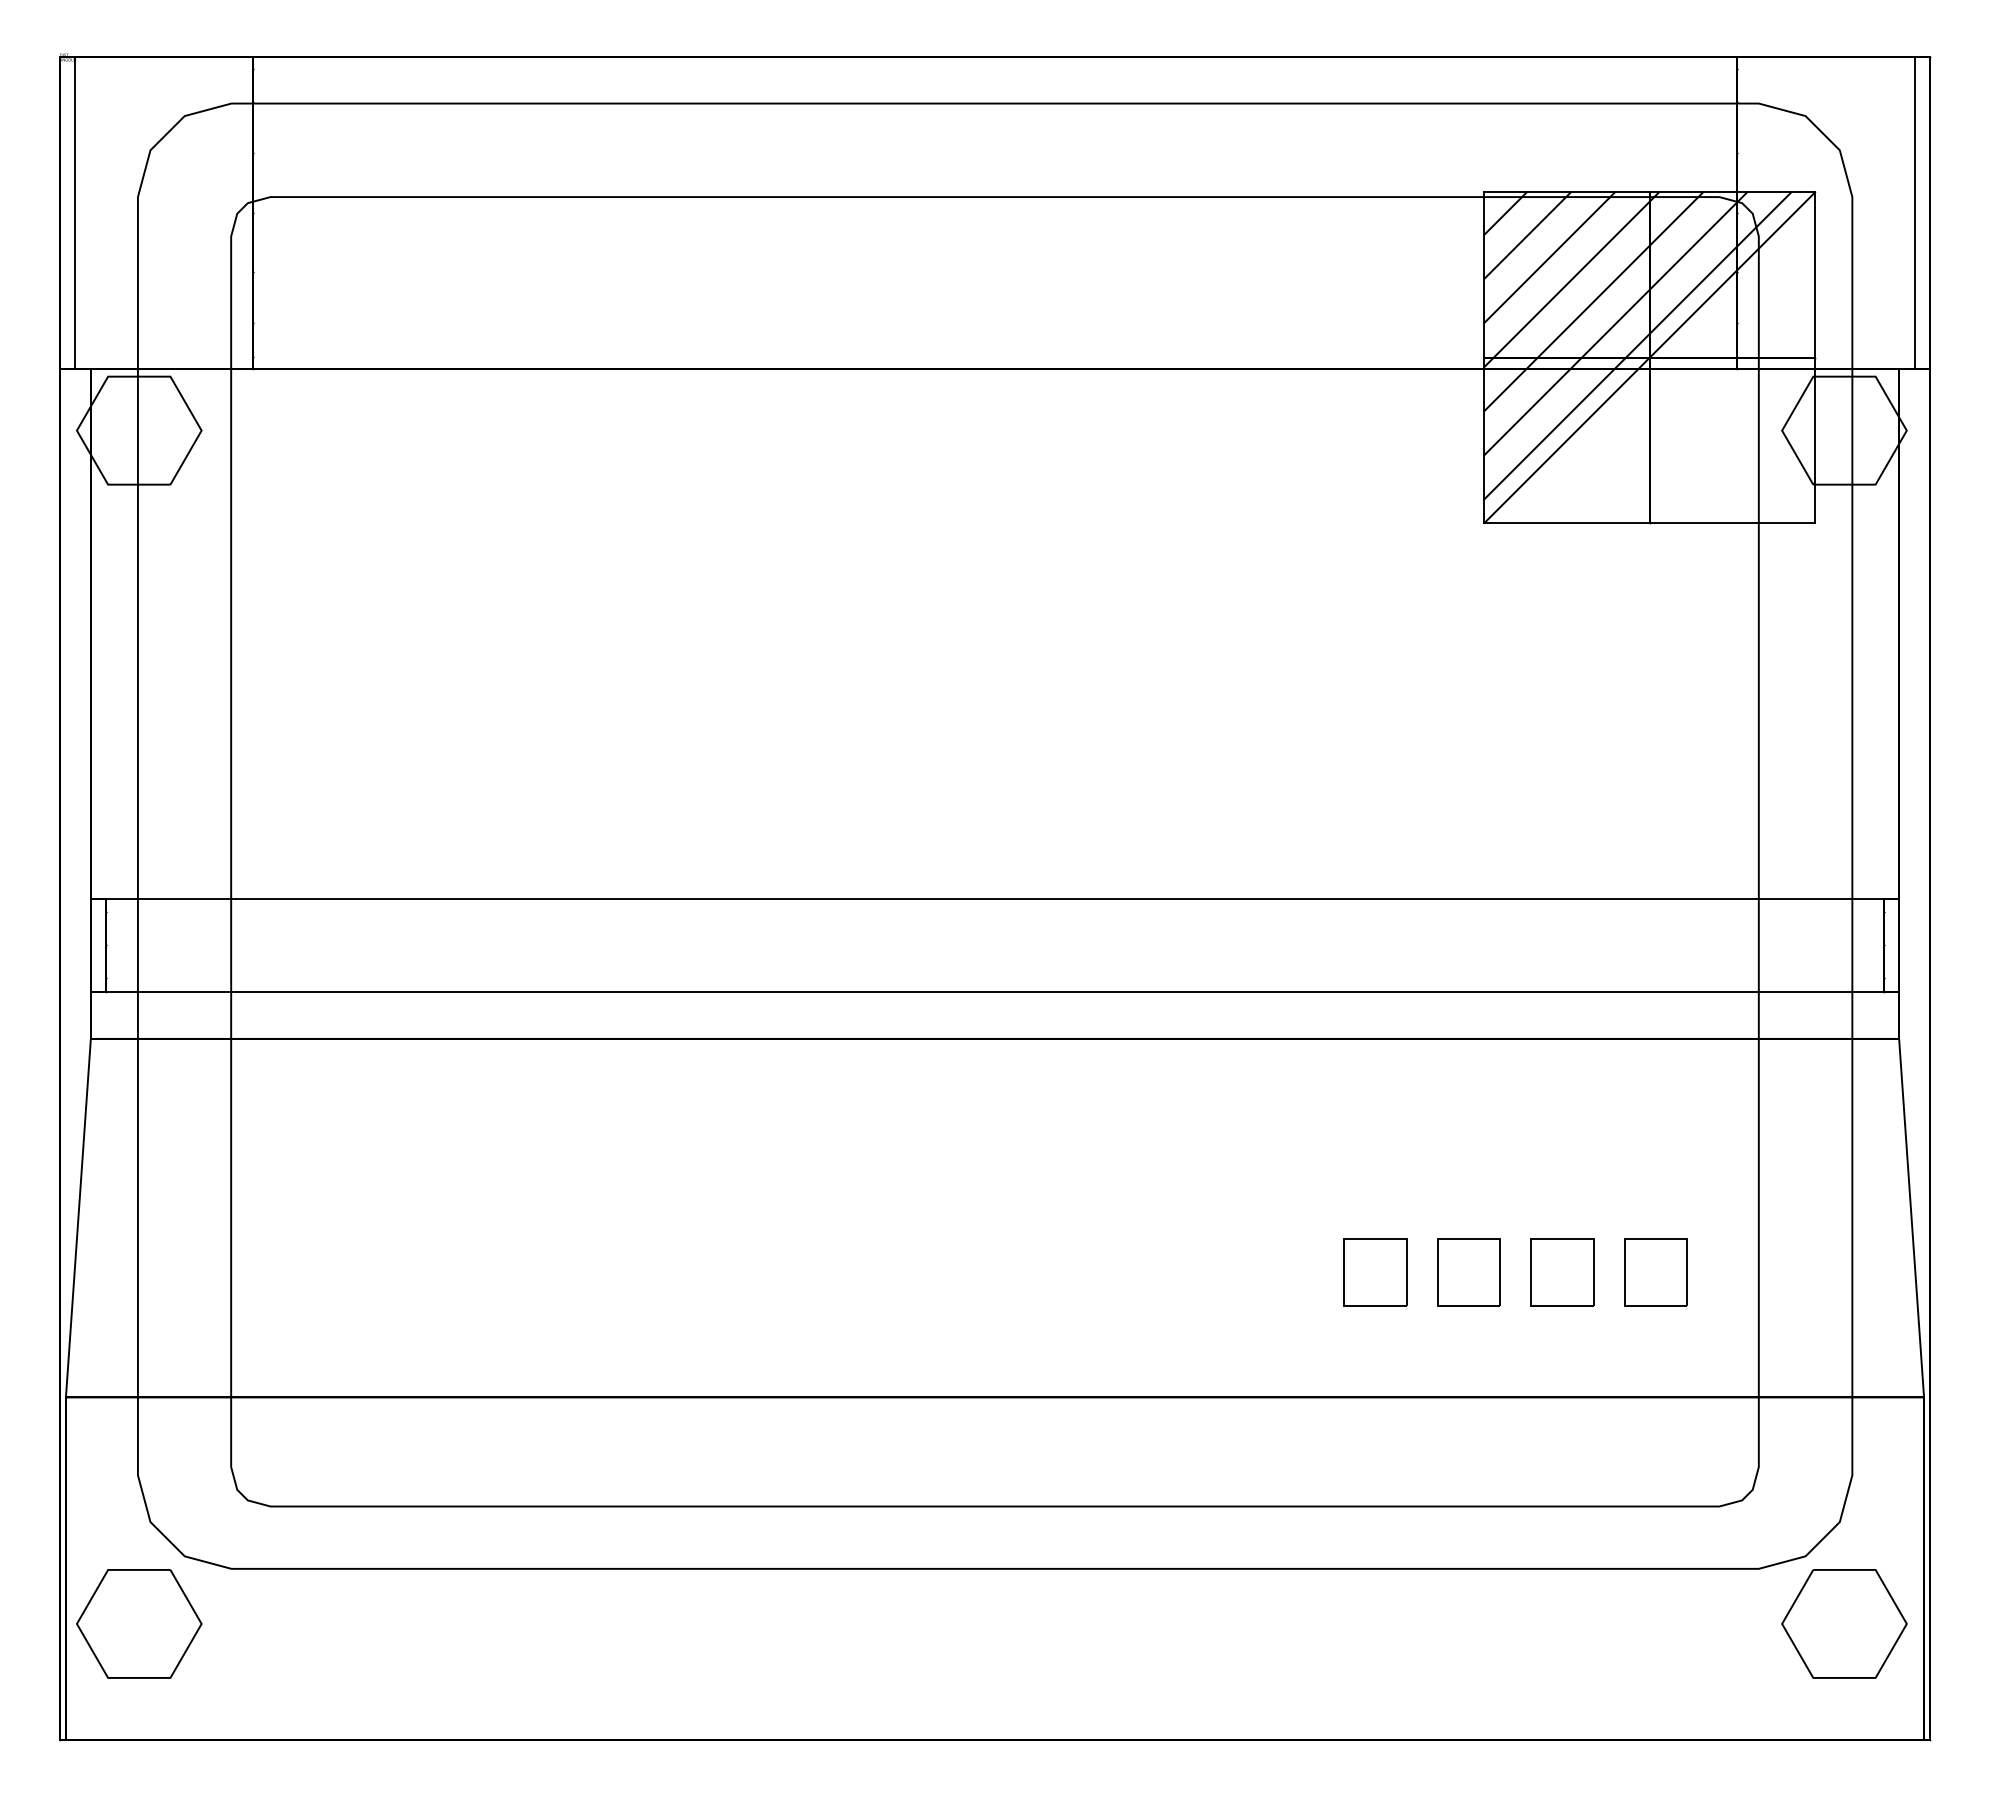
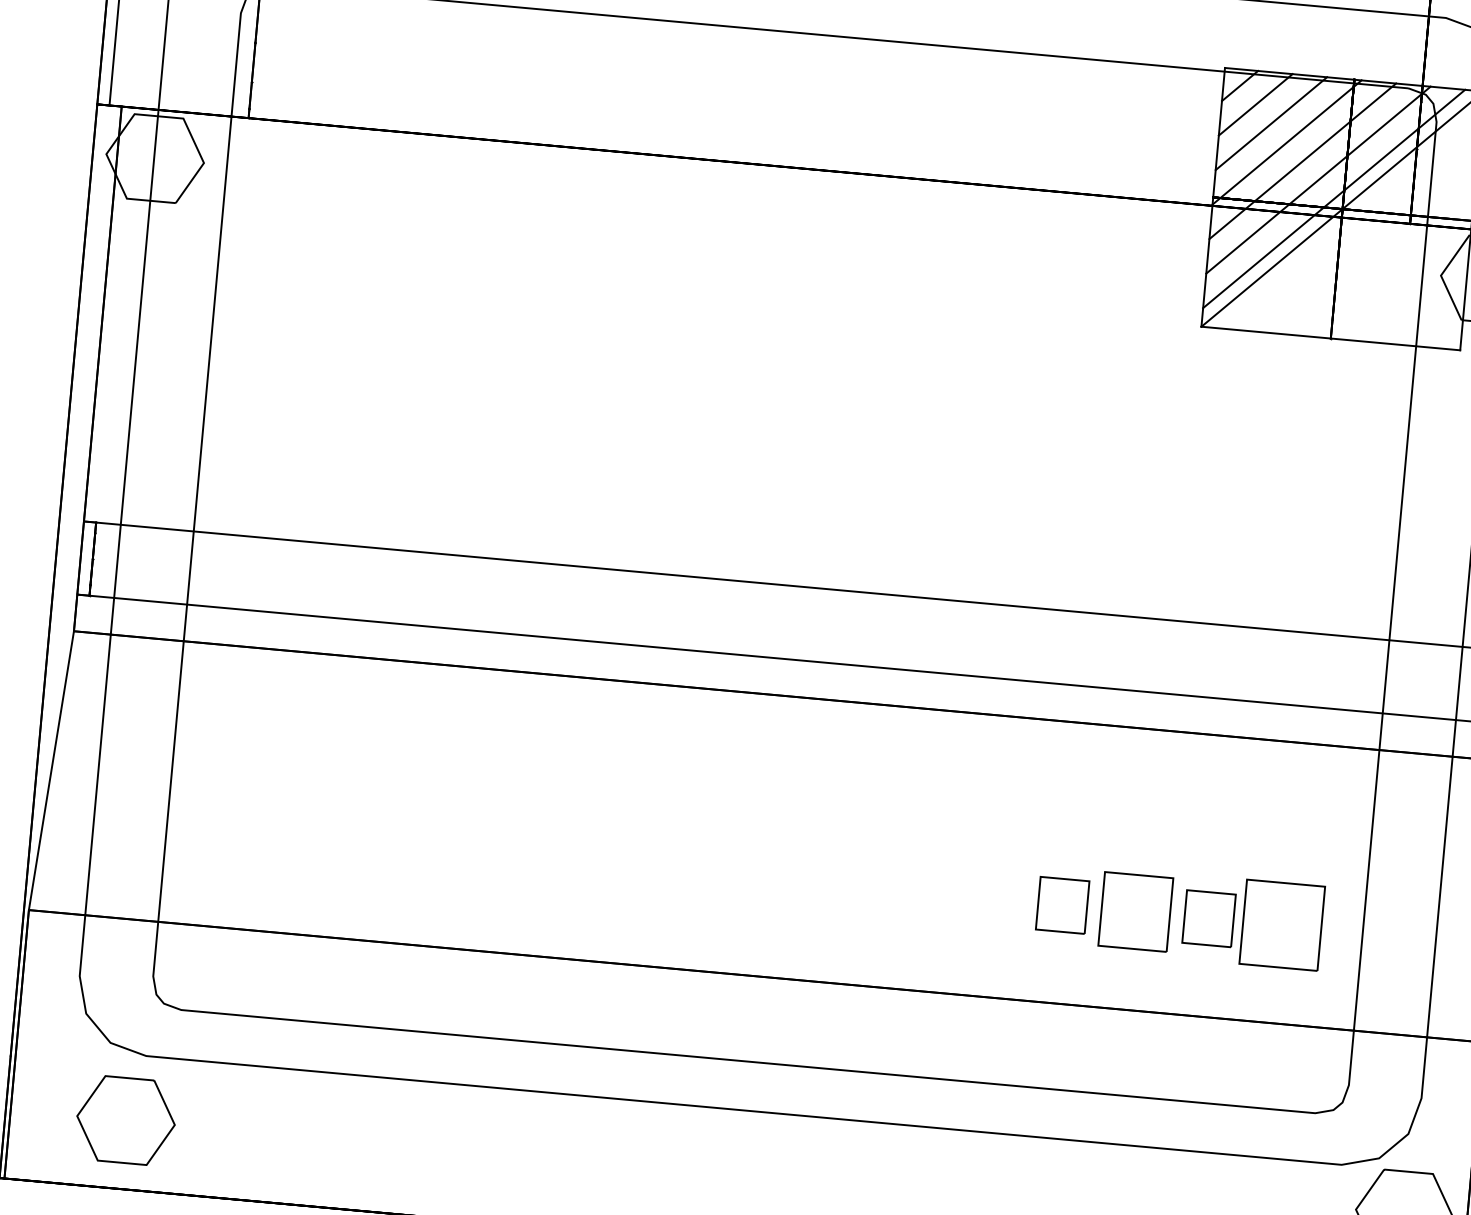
part: (1468, 1272) -> (1135, 912), size x1.4
part: (1655, 1272) -> (1281, 925), size x1.6
part: (139, 1623) -> (126, 1120), moved

